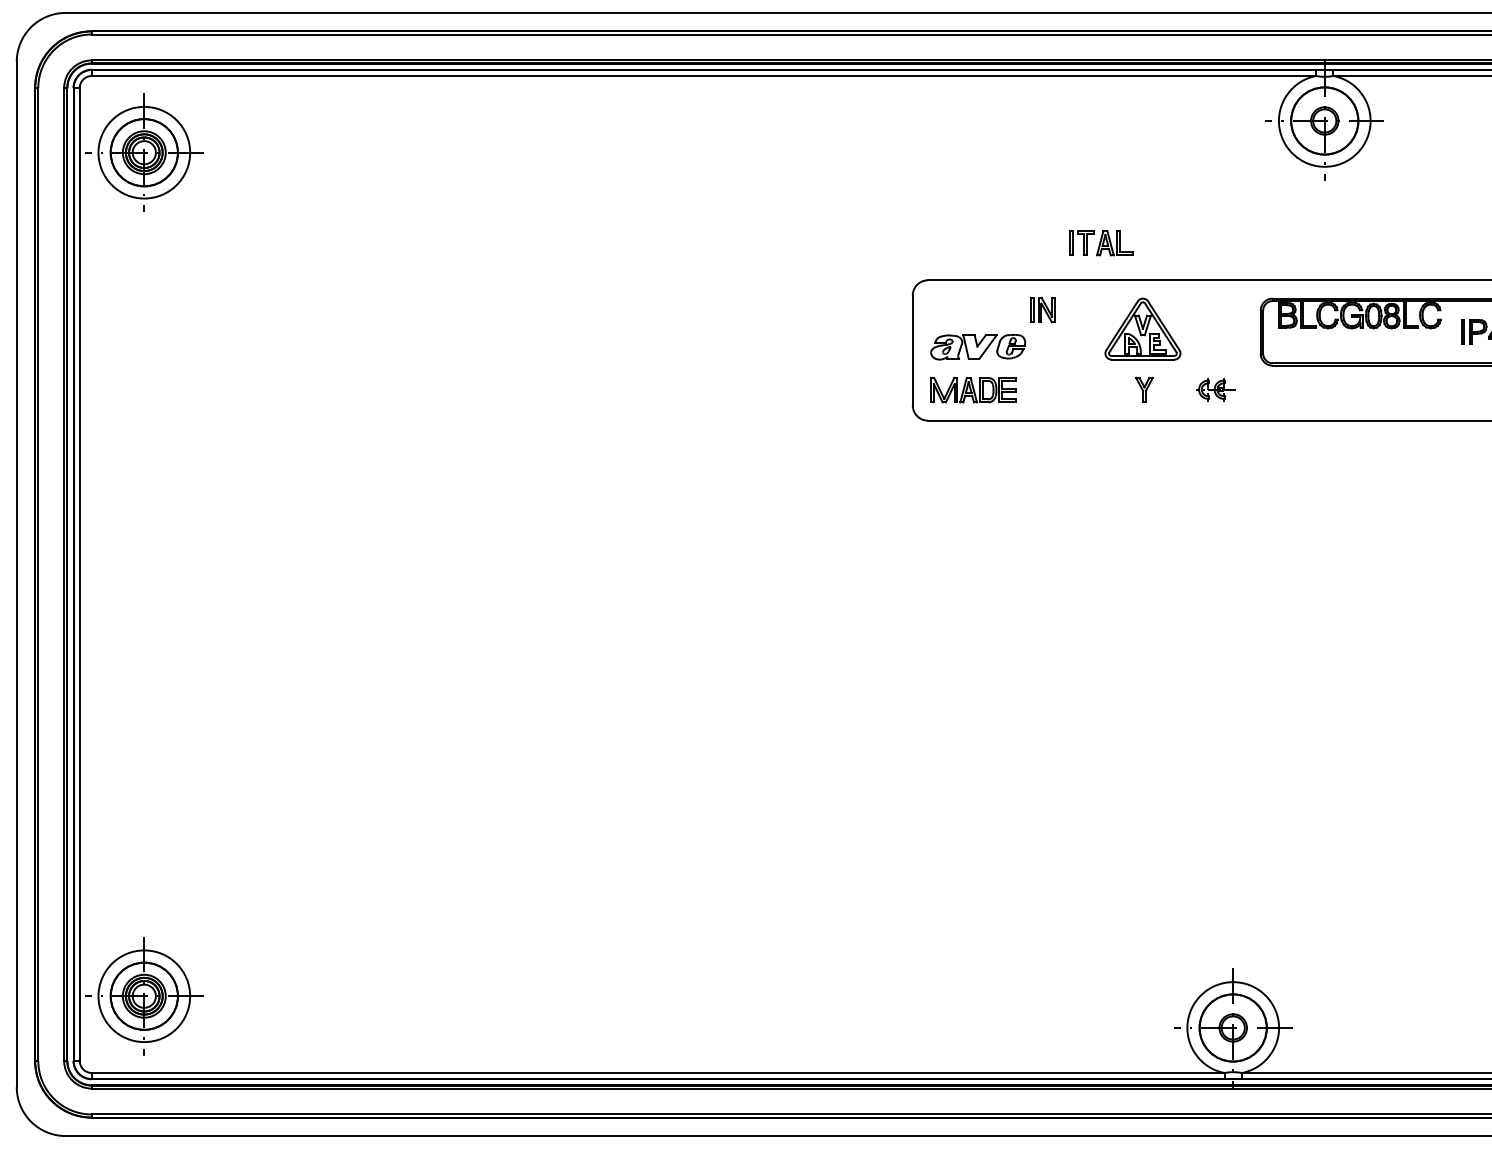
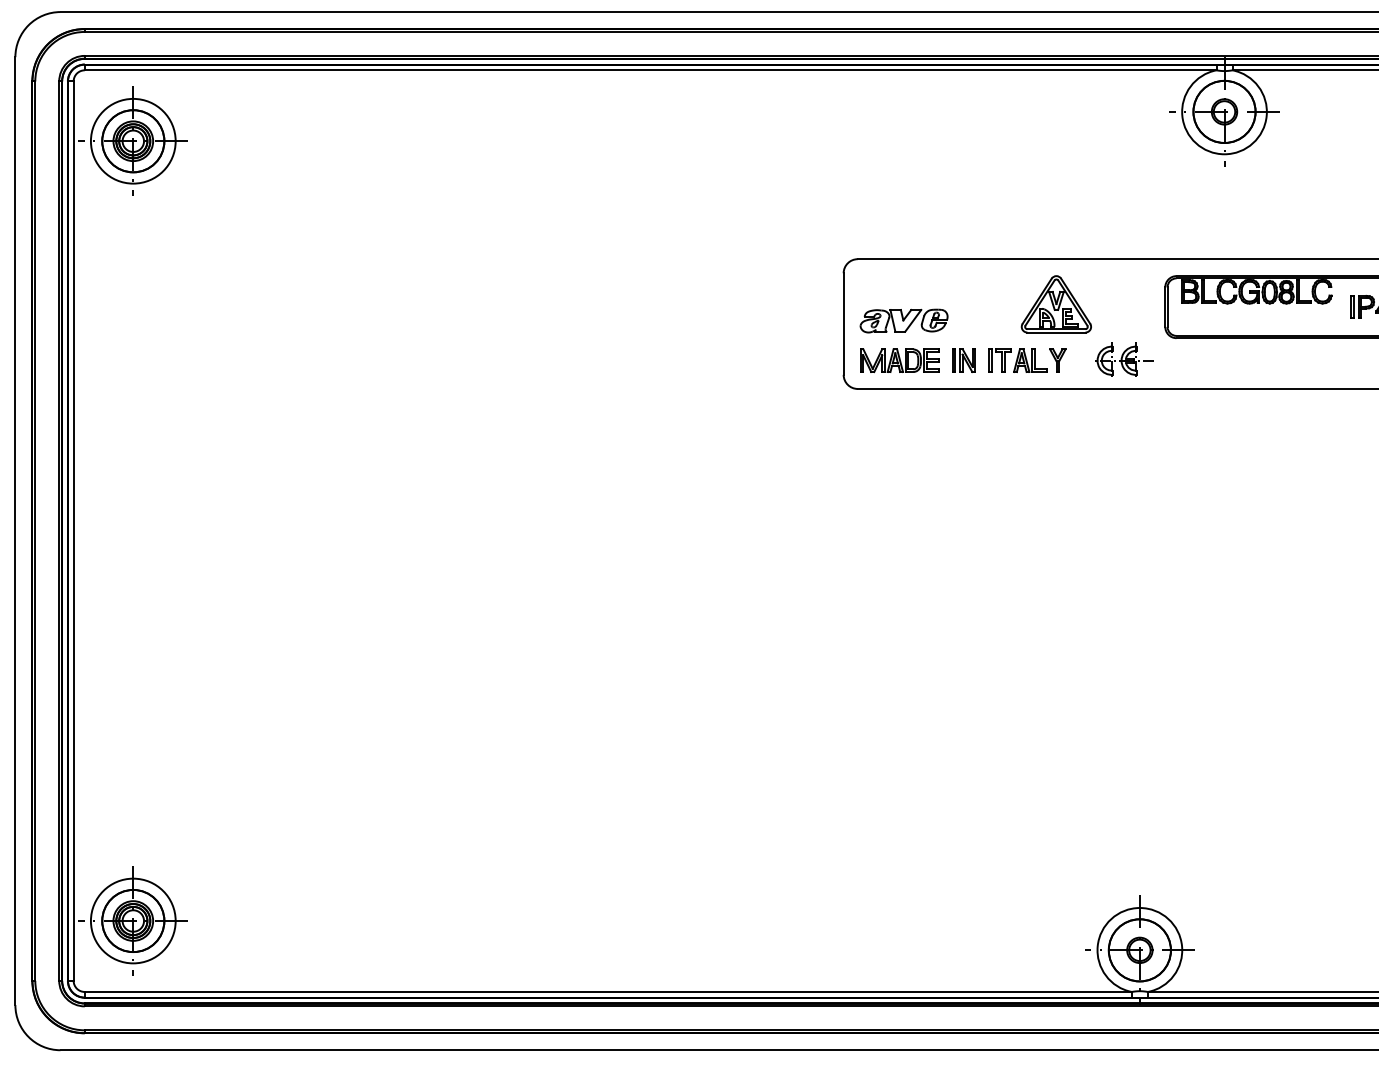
part: (1101, 243) -> (1018, 361), moved
part: (1042, 310) -> (963, 361), moved
part: (1216, 388) -> (1124, 359), size x1.67

